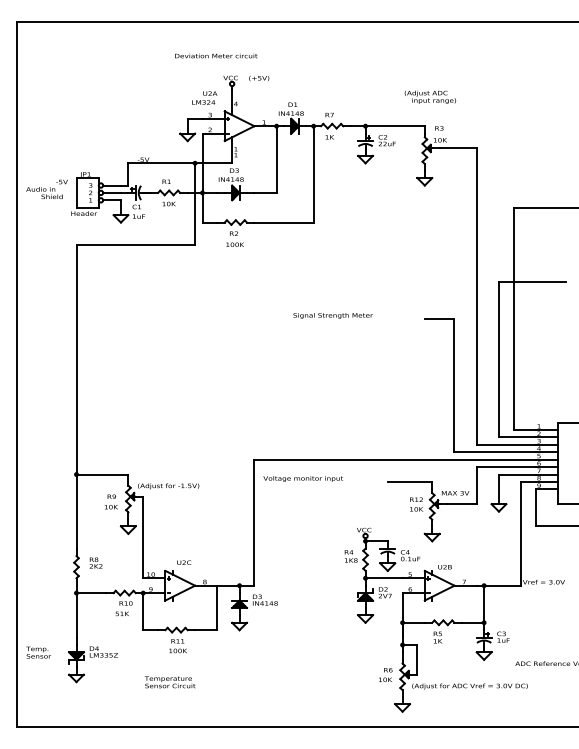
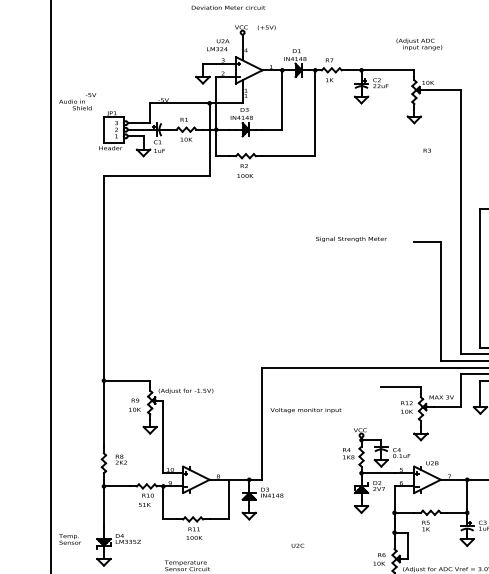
text: (439, 128) -> (427, 150), moved
text: (46, 188) -> (77, 100), moved
text: (332, 315) -> (350, 238), moved
text: (302, 478) -> (305, 410), moved
text: (184, 562) -> (298, 545), moved

